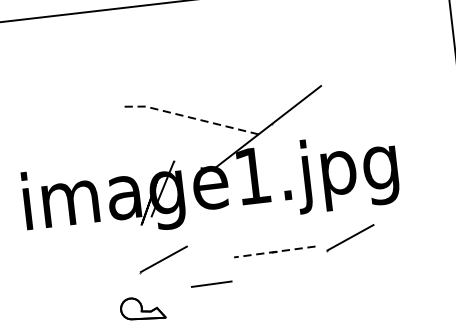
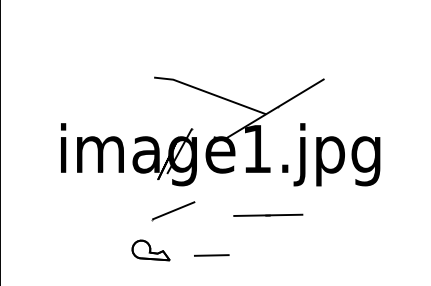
line: (189, 117) -> (209, 93), dashed -> solid
line: (350, 238) -> (333, 211), removed
line: (273, 252) -> (267, 215), dashed -> solid
line: (211, 284) -> (211, 255), moved

